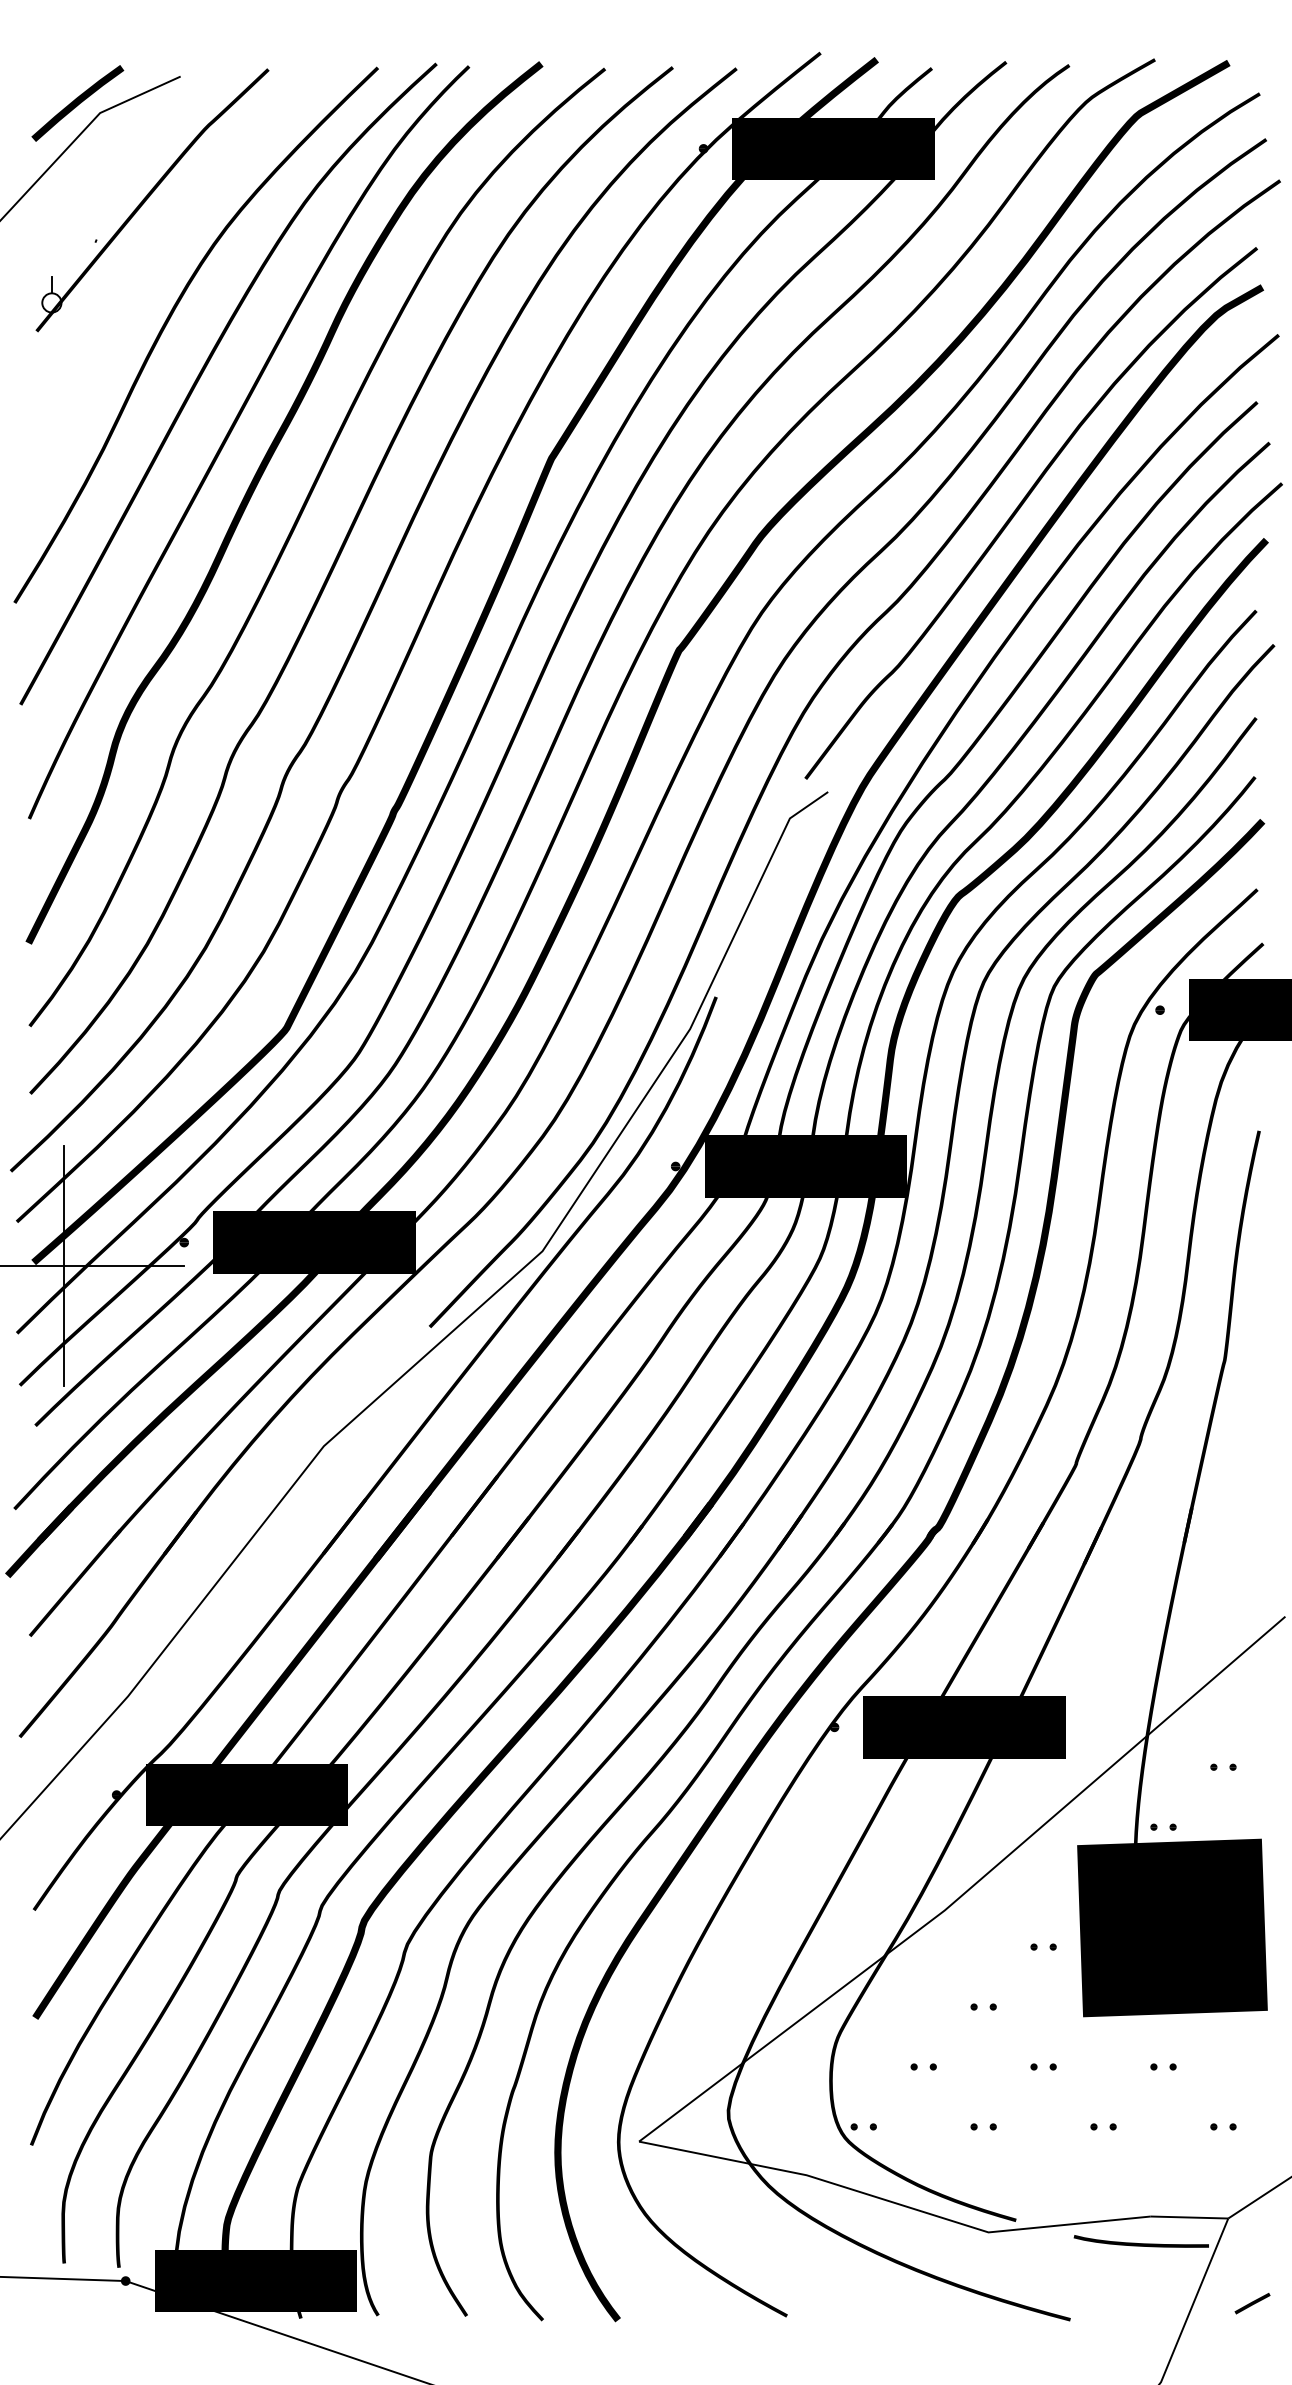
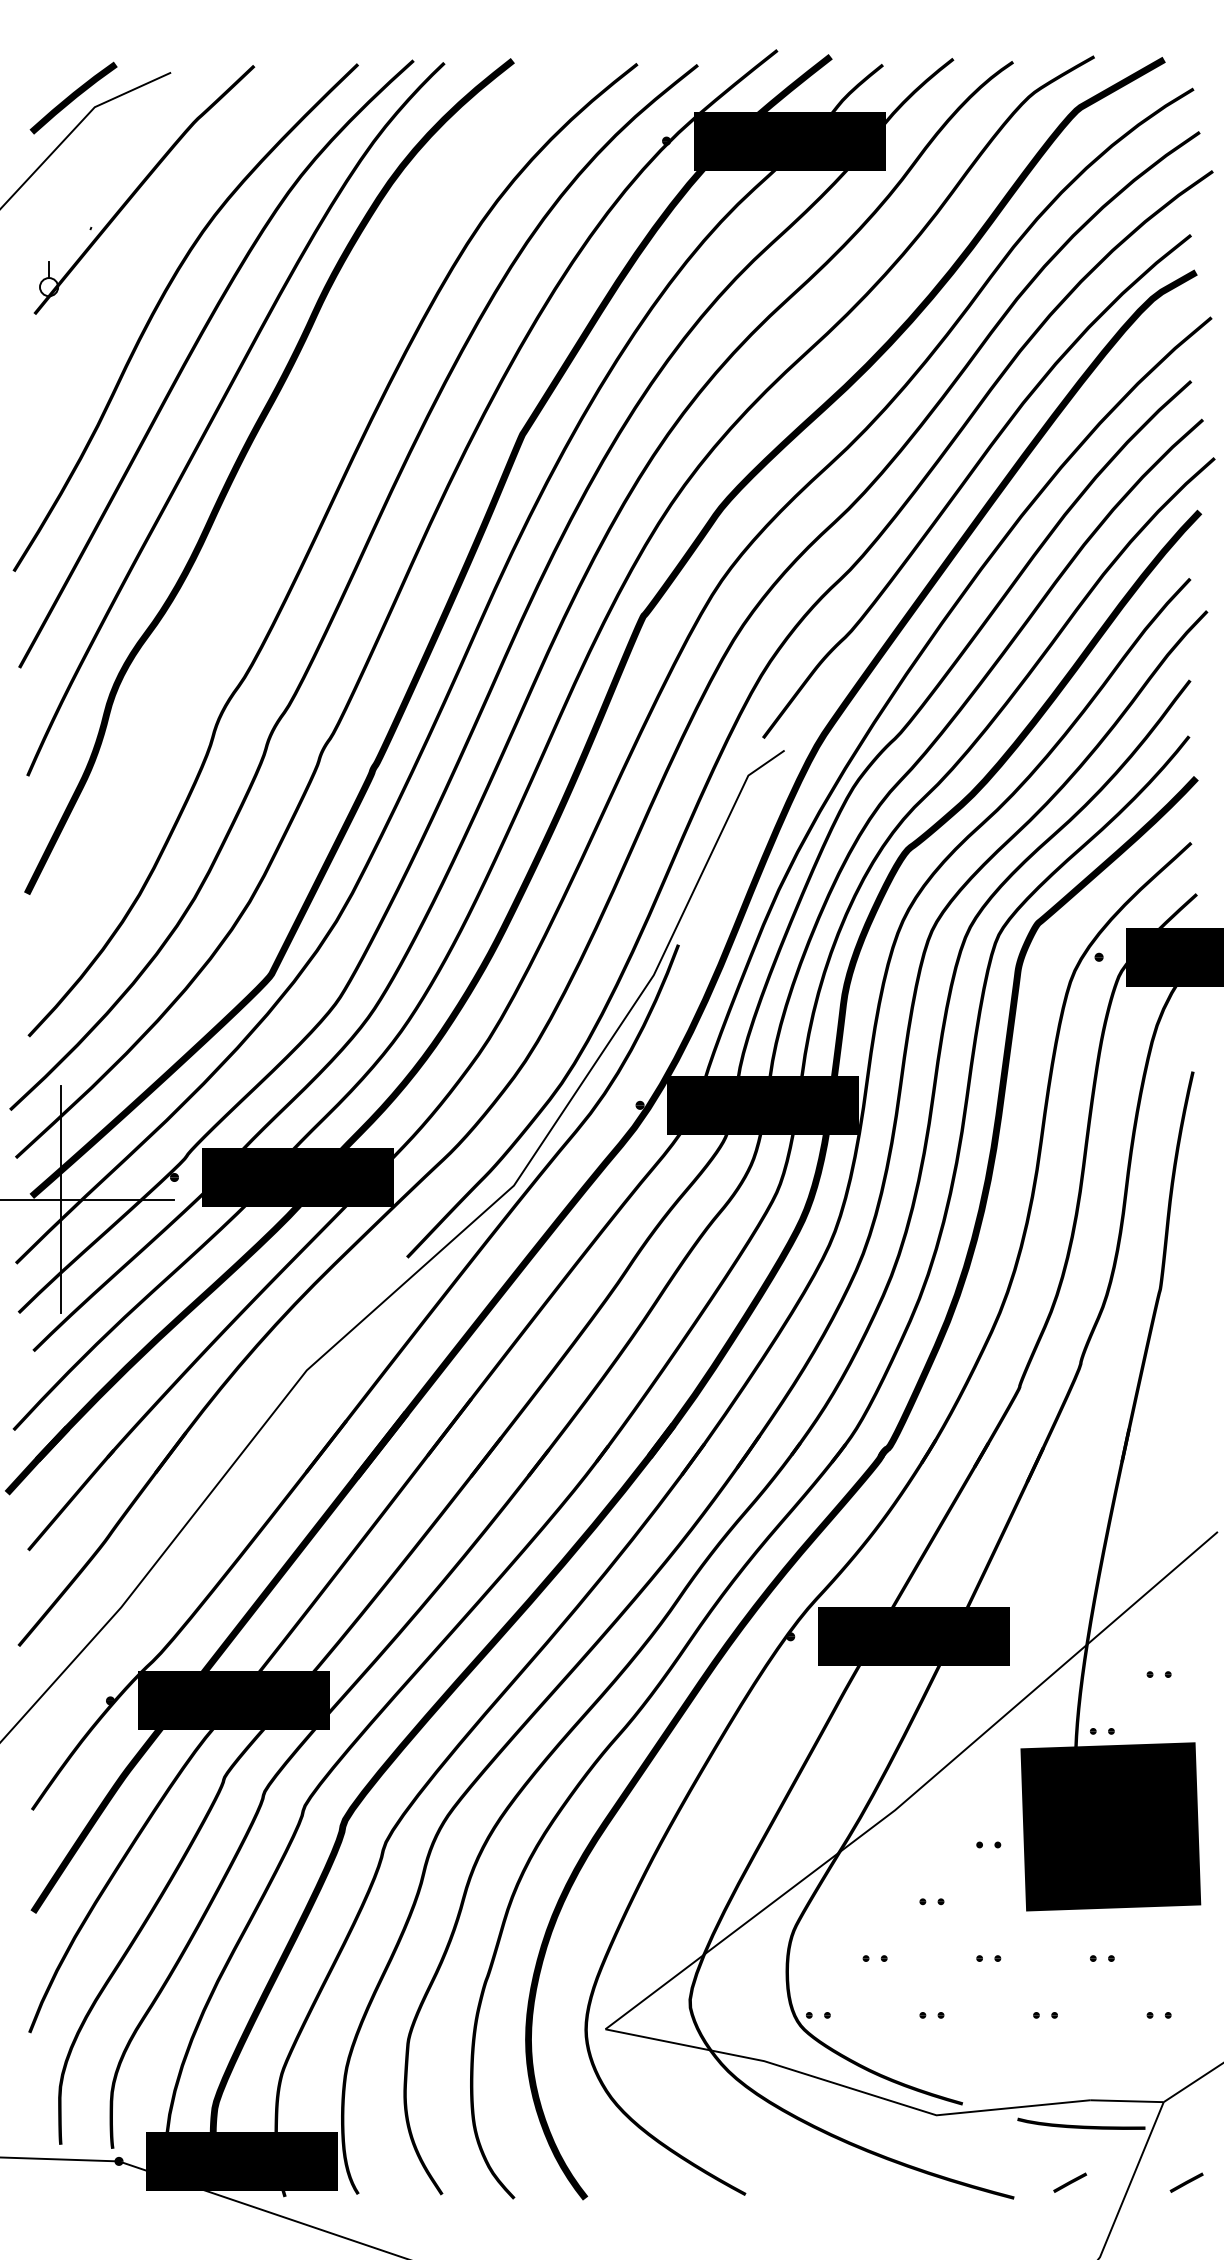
curve: (292, 534) -> (277, 506), removed
line: (1129, 2303) -> (1070, 2182), added

